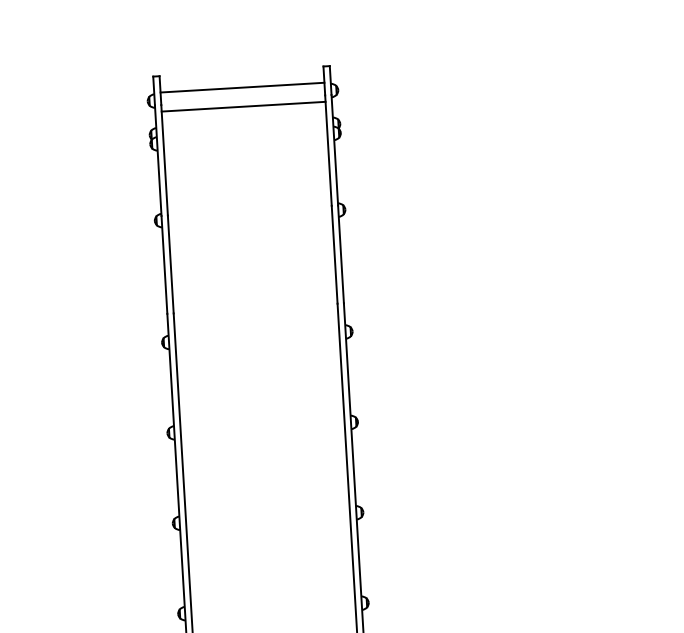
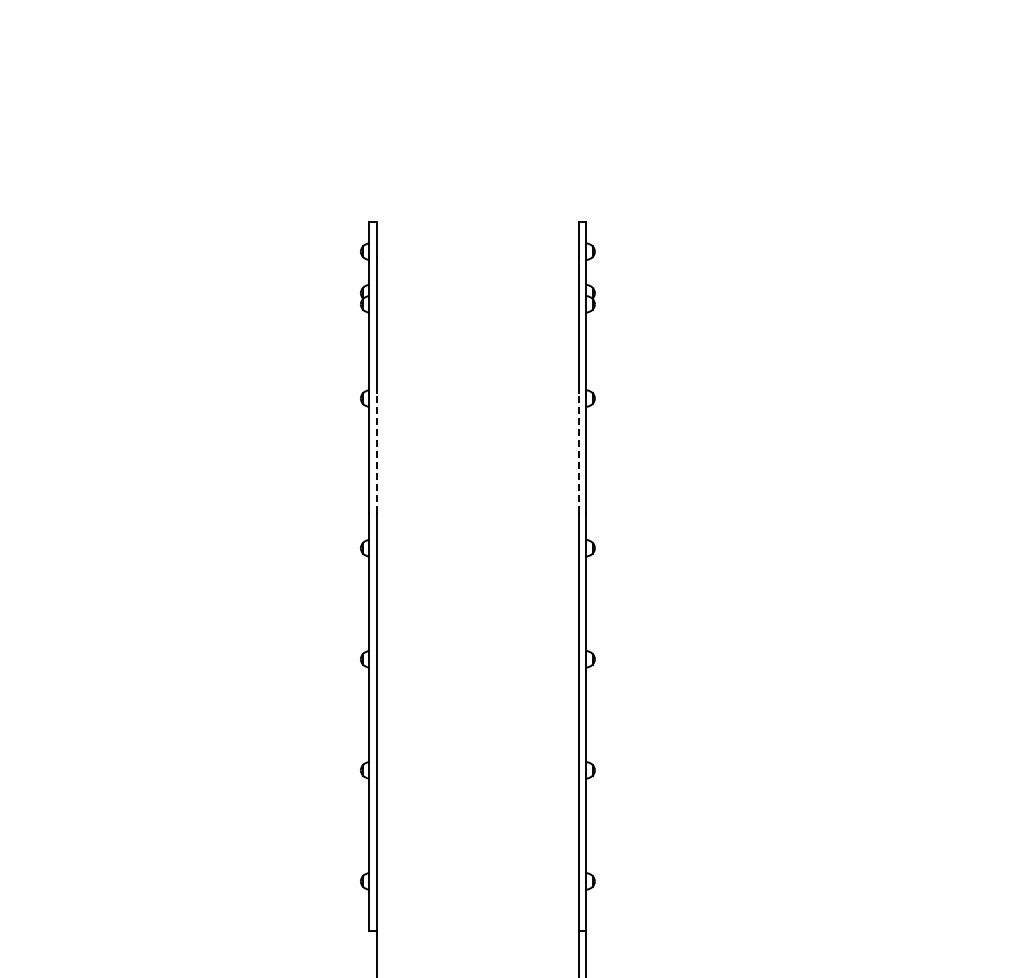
line: (242, 87) -> (477, 241), removed
line: (243, 107) -> (477, 265), removed
line: (334, 254) -> (578, 452), solid -> dashed
line: (170, 264) -> (377, 452), solid -> dashed

